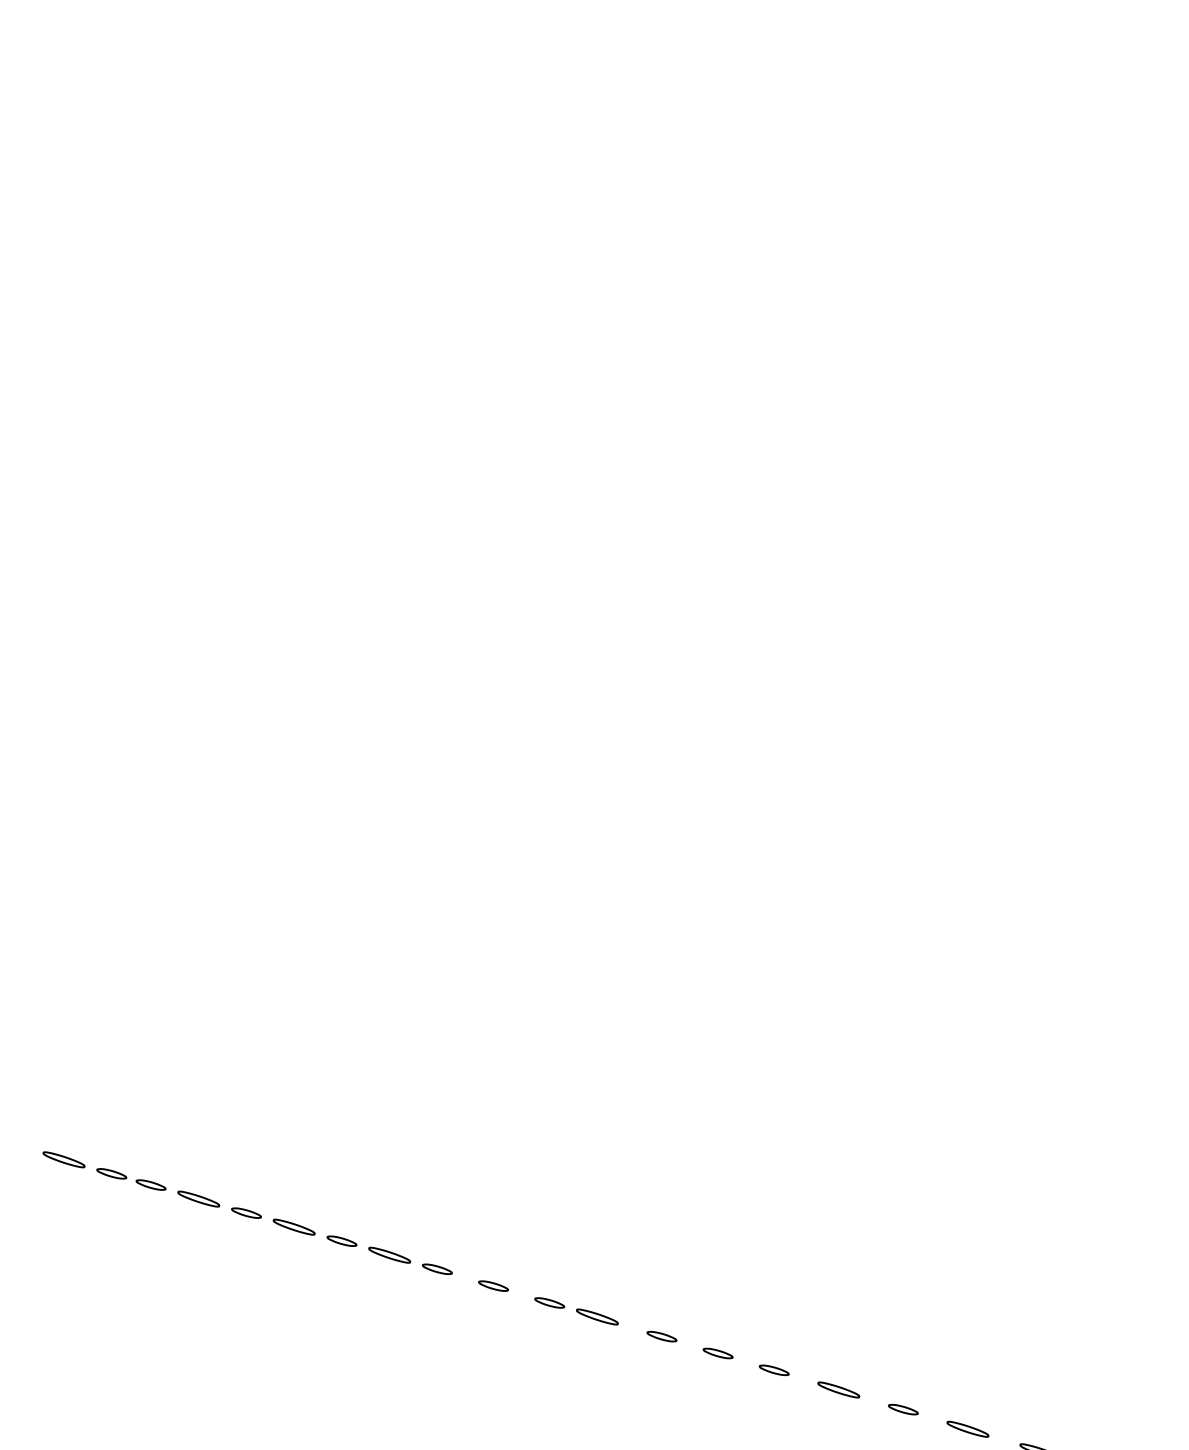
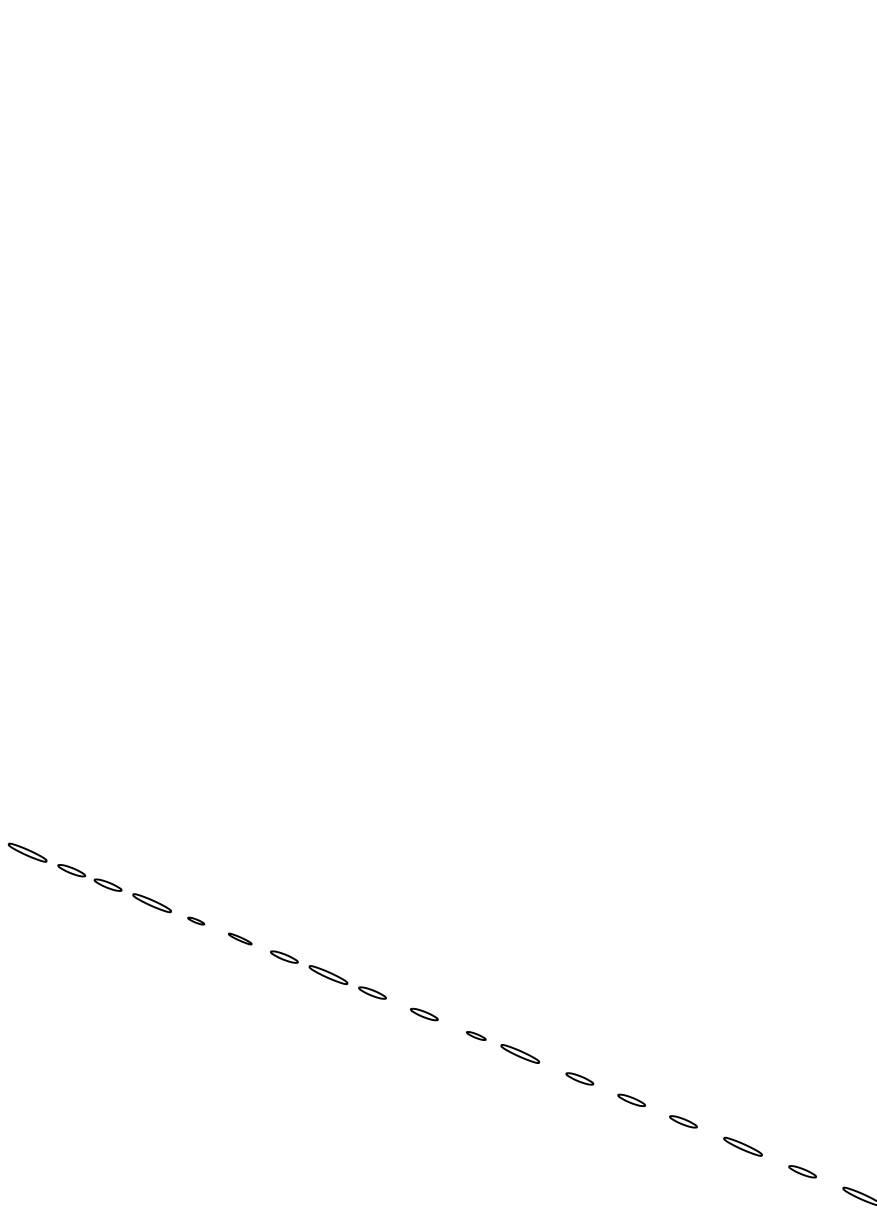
part: (246, 1212) -> (196, 920), size x0.6
part: (293, 1226) -> (239, 938), size x0.6
part: (549, 1302) -> (476, 1035), size x0.7

